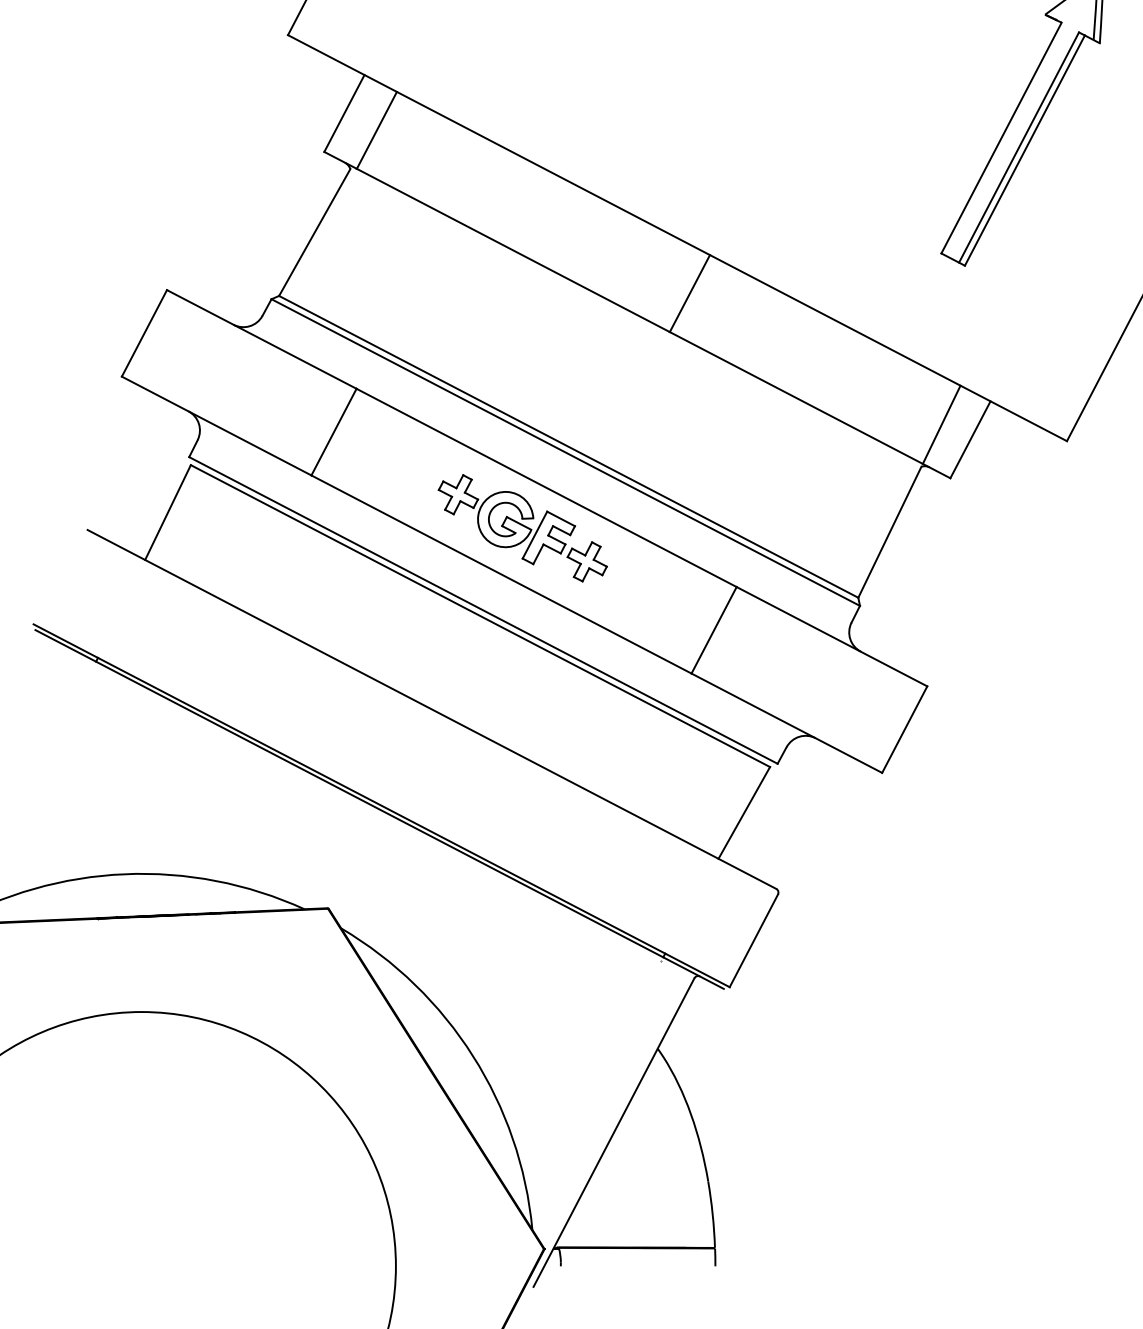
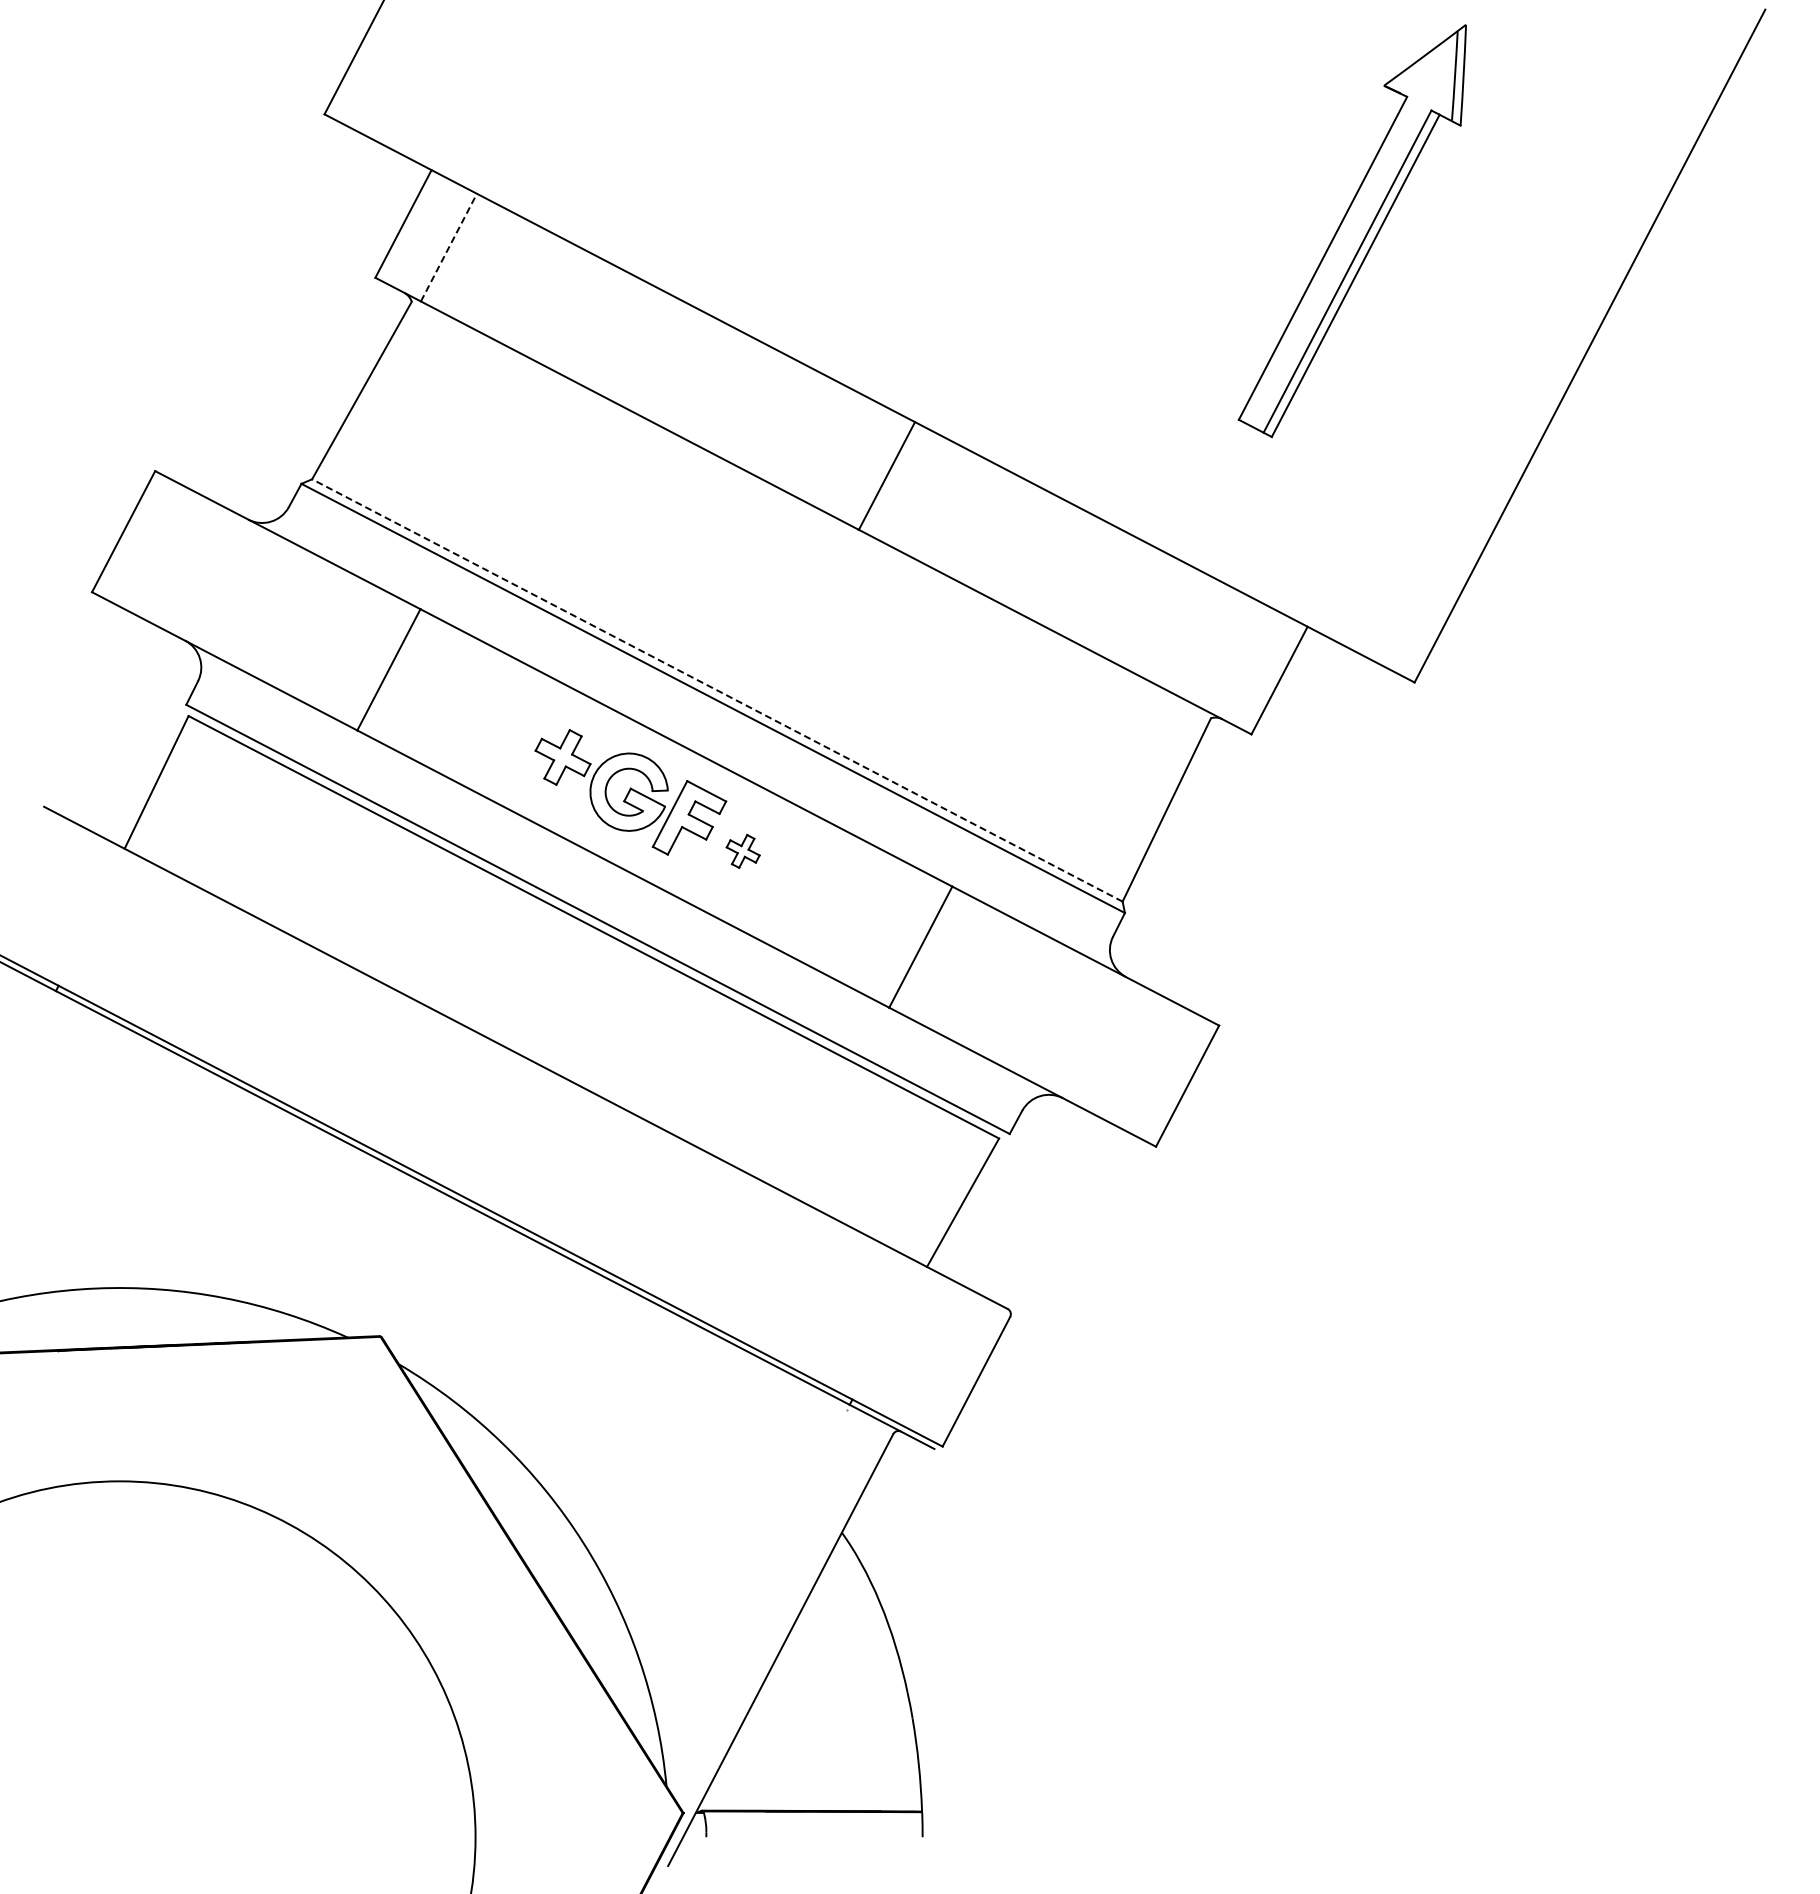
line: (376, 130) -> (448, 247), solid -> dashed
line: (941, 424) -> (1238, 659), removed
line: (568, 446) -> (717, 690), solid -> dashed
part: (586, 561) -> (742, 851), size x0.6

